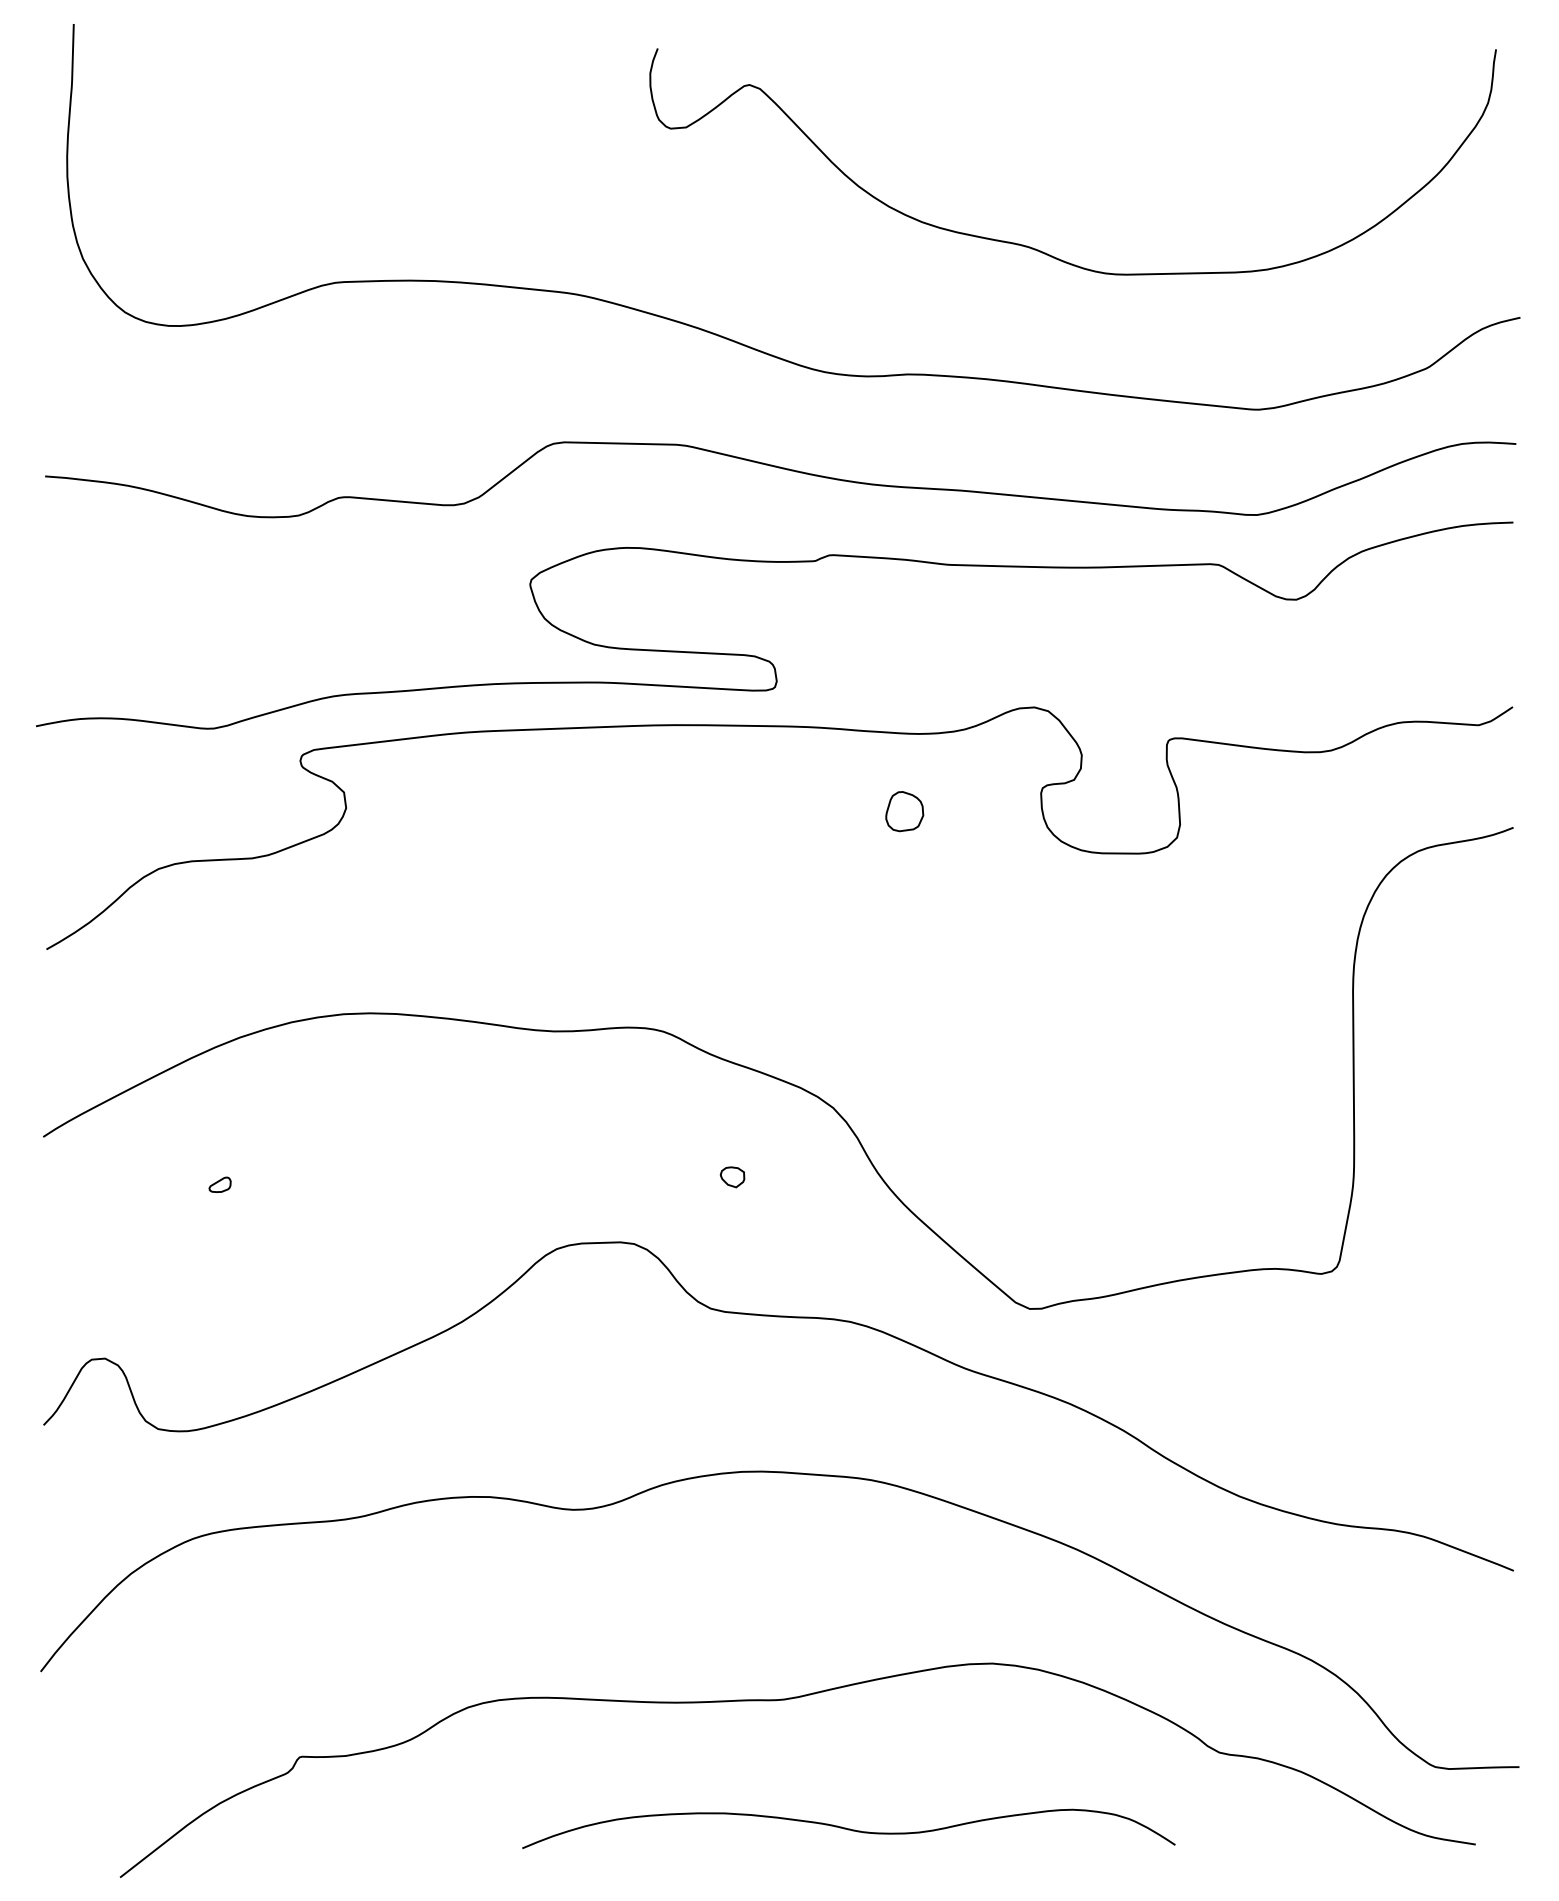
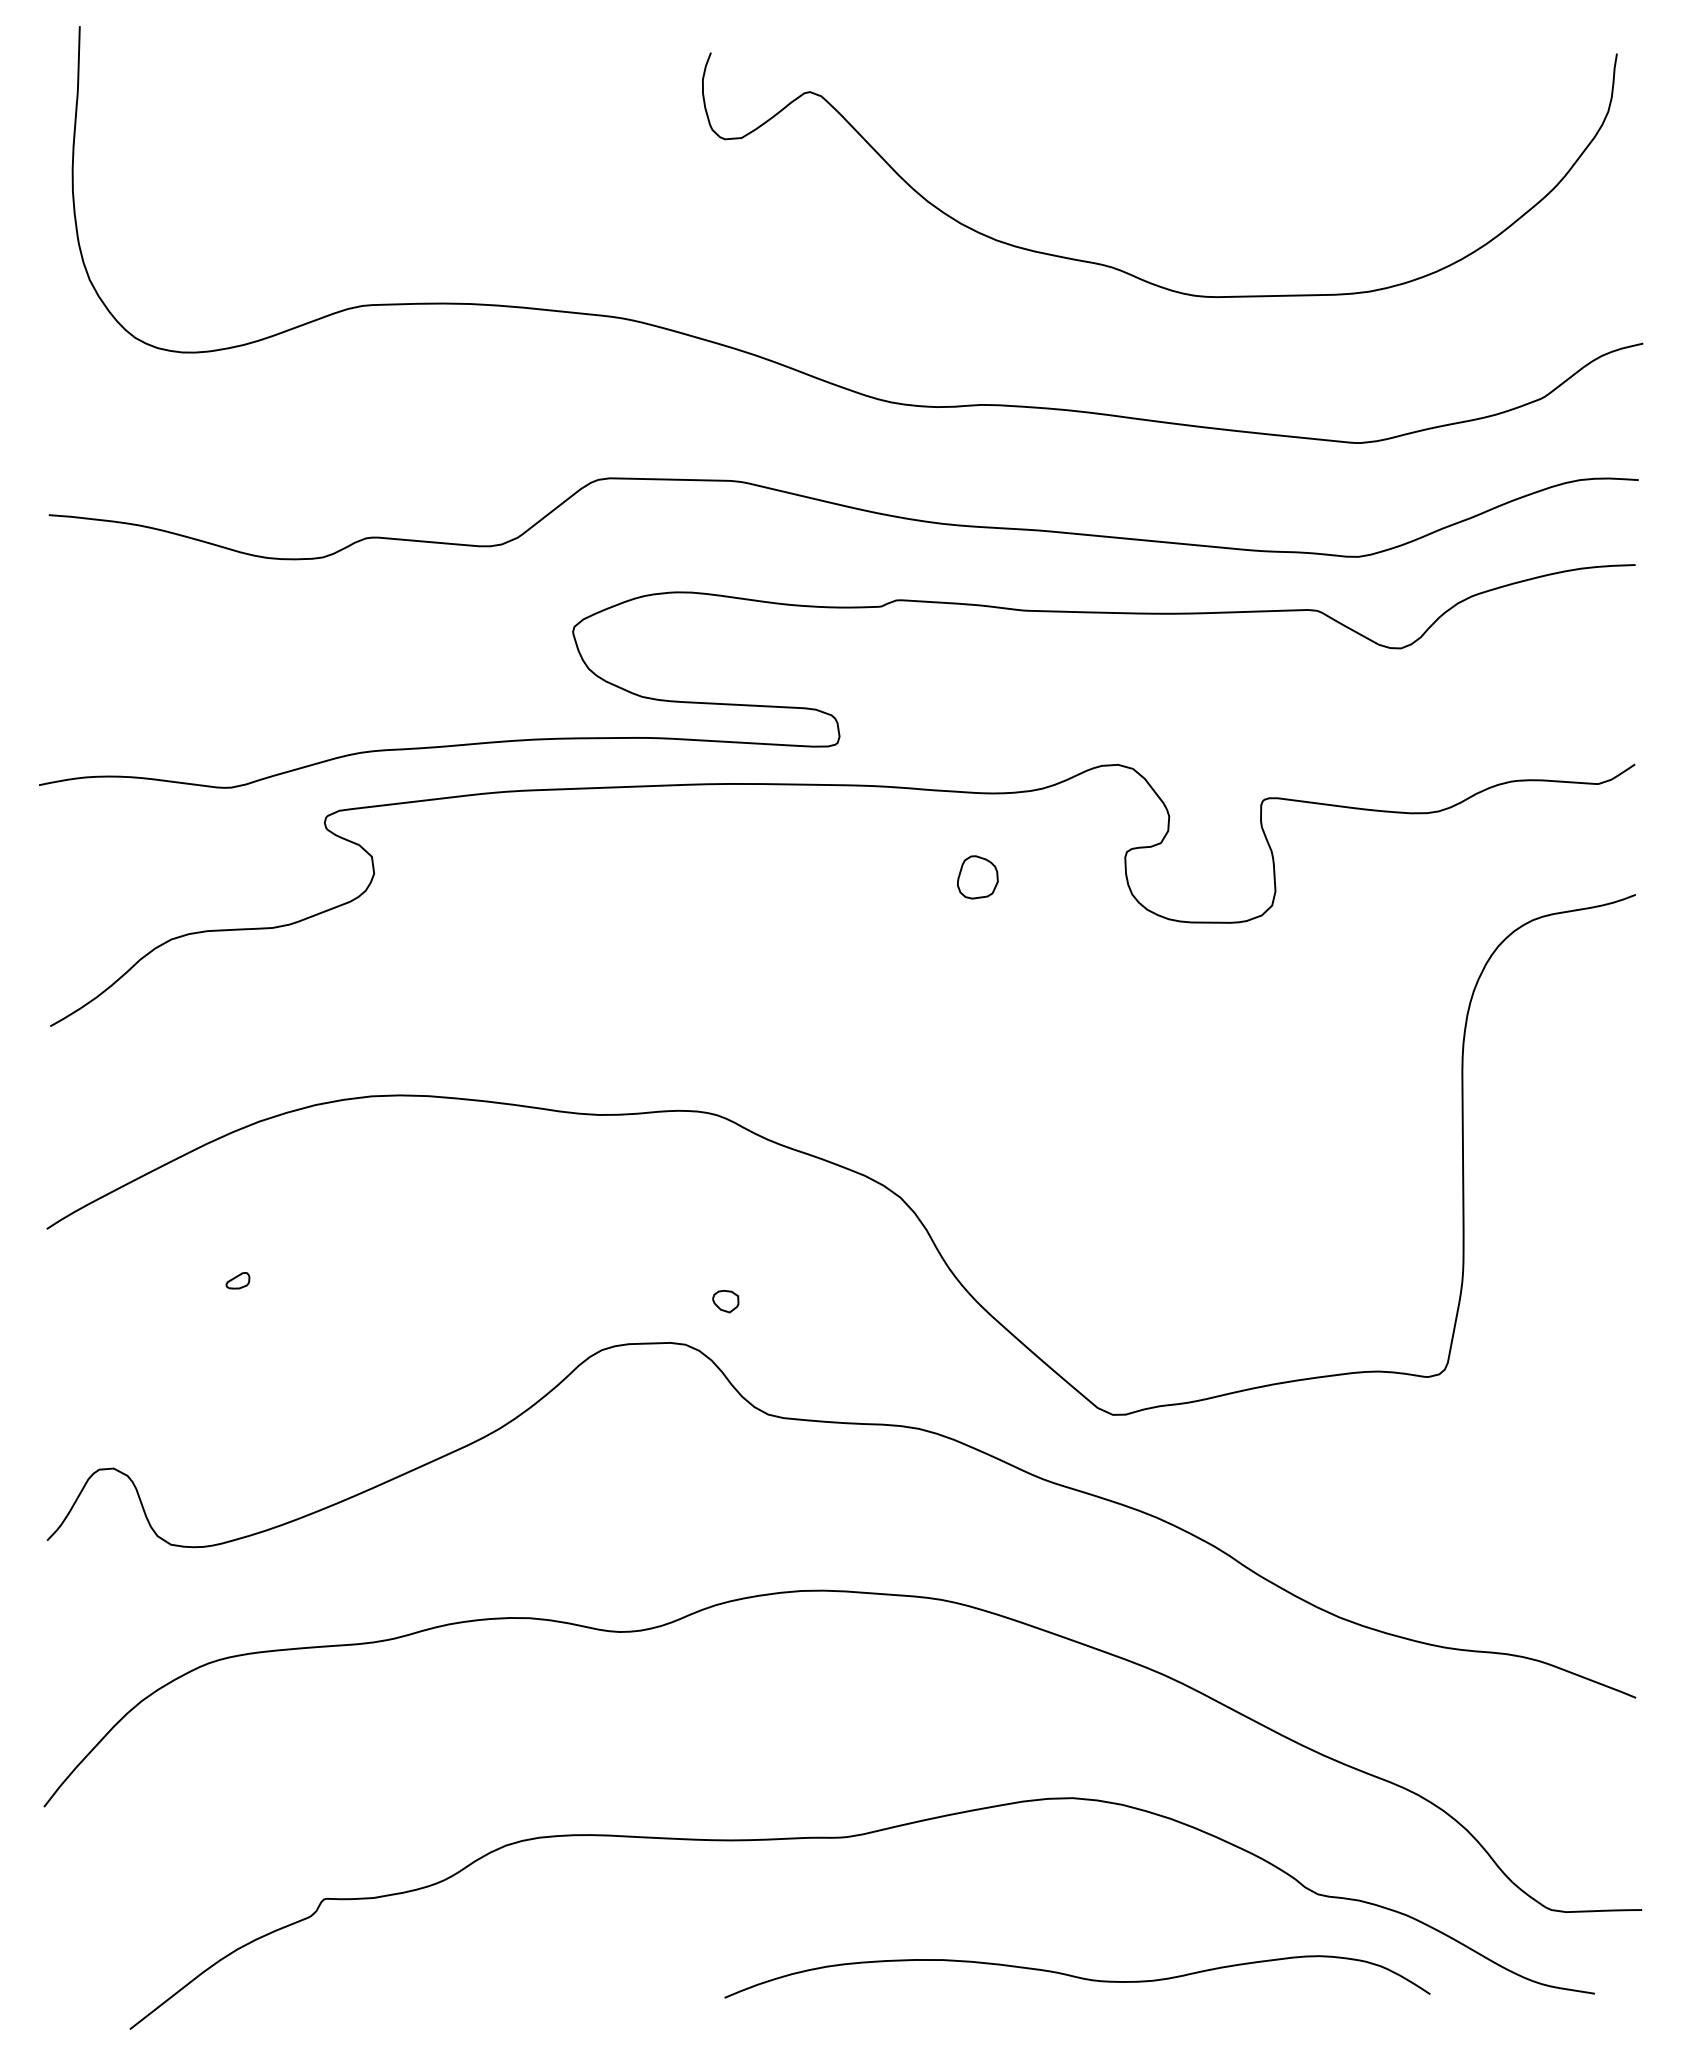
part: (732, 1177) -> (725, 1301), moved
curve: (848, 1828) -> (1077, 1976), moved

